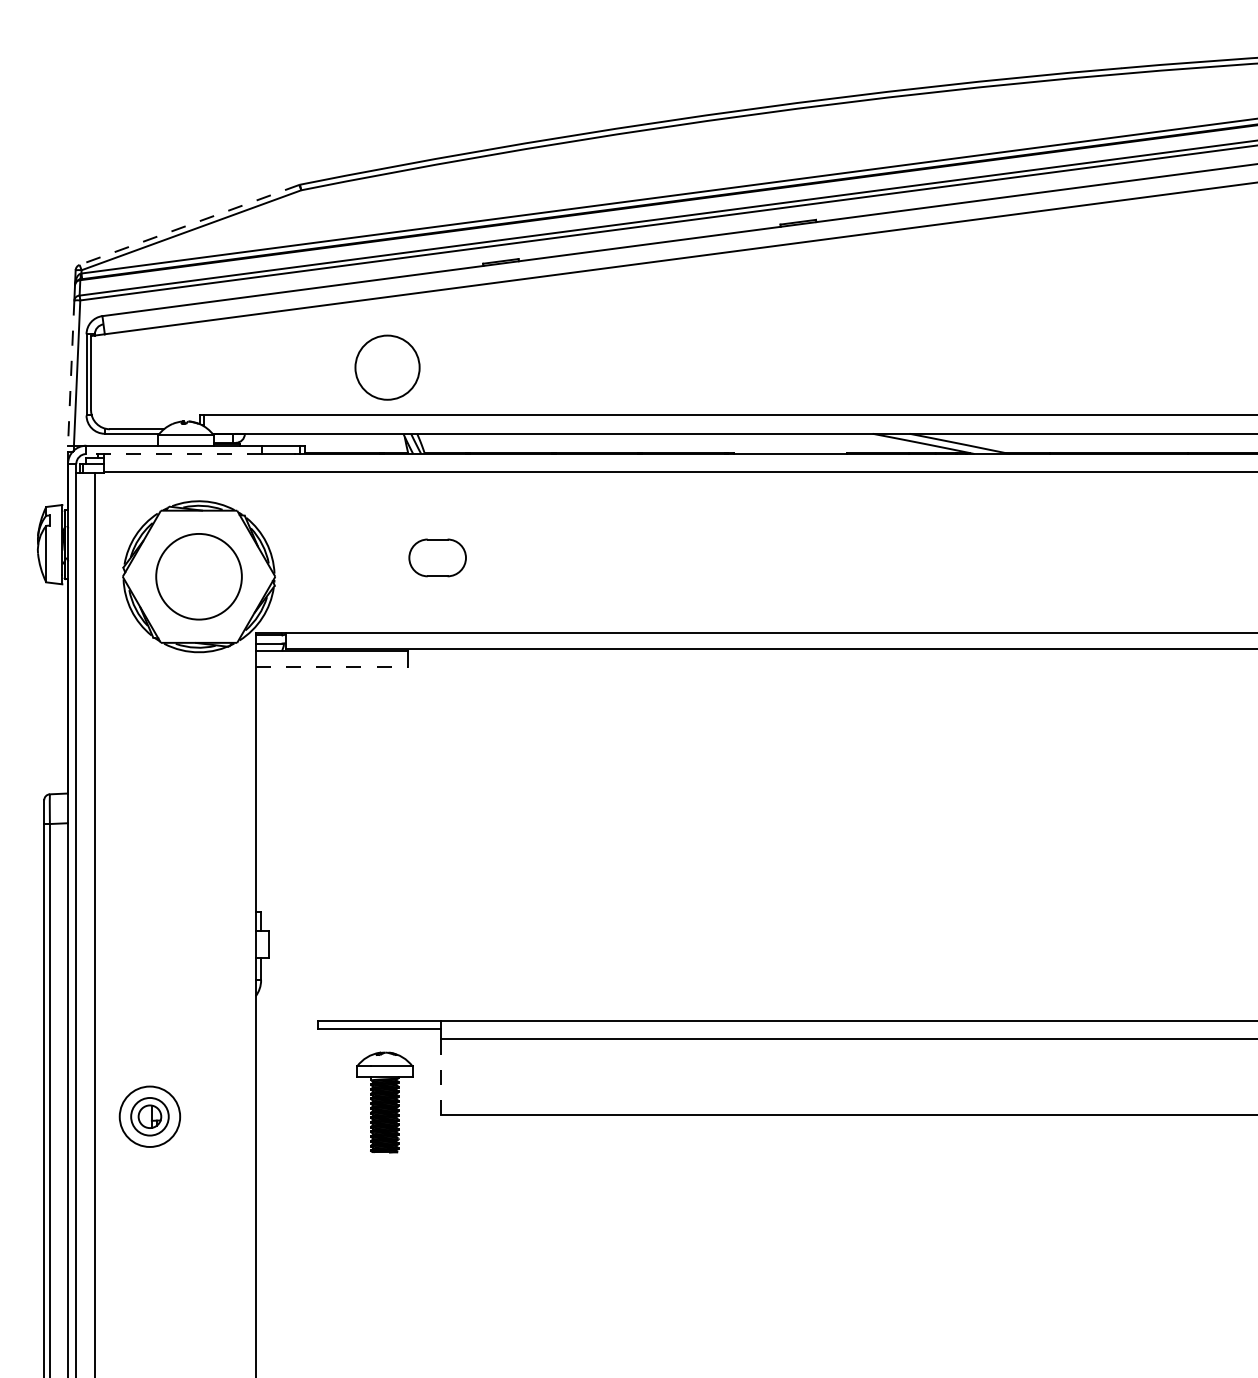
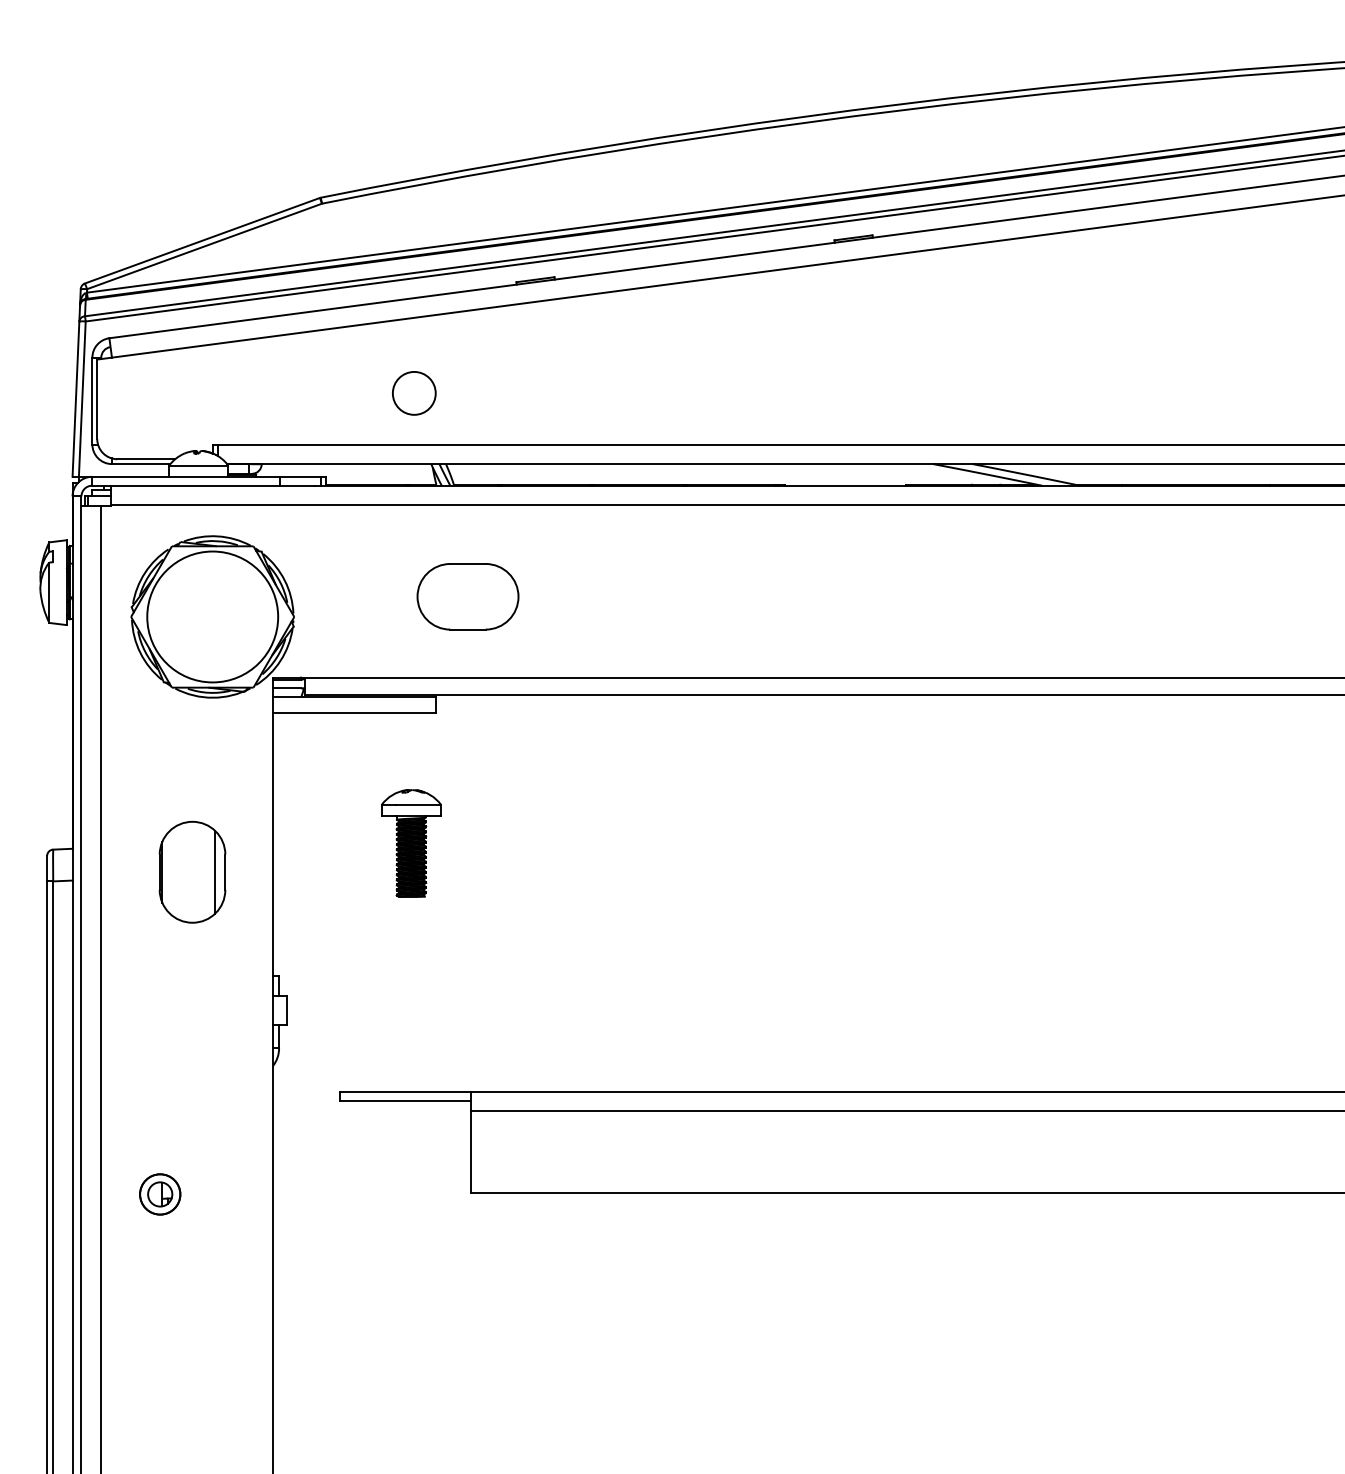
line: (189, 224) -> (202, 240), dashed -> solid
circle: (387, 367) -> (414, 393), size x0.62
line: (71, 373) -> (76, 399), dashed -> solid
line: (174, 454) -> (186, 486), dashed -> solid
part: (437, 557) -> (467, 596), size x1.67
circle: (198, 576) -> (212, 616), size x1.43
line: (332, 666) -> (355, 712), dashed -> solid
part: (179, 815) -> (191, 872), added
line: (440, 1077) -> (470, 1152), dashed -> solid
part: (384, 1102) -> (411, 843), moved
circle: (149, 1116) -> (159, 1194), size x0.62

